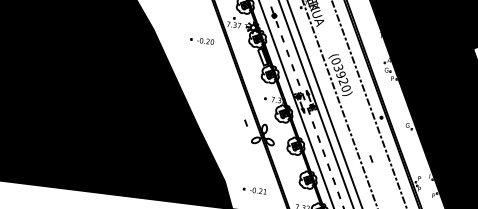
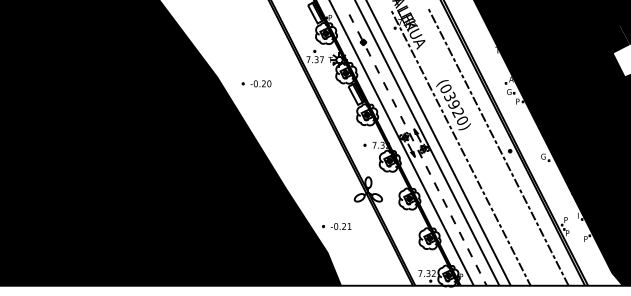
part: (202, 40) -> (256, 83), moved
line: (245, 123) -> (344, 178), removed
line: (371, 158) -> (503, 202), removed
part: (254, 190) -> (336, 226), moved

